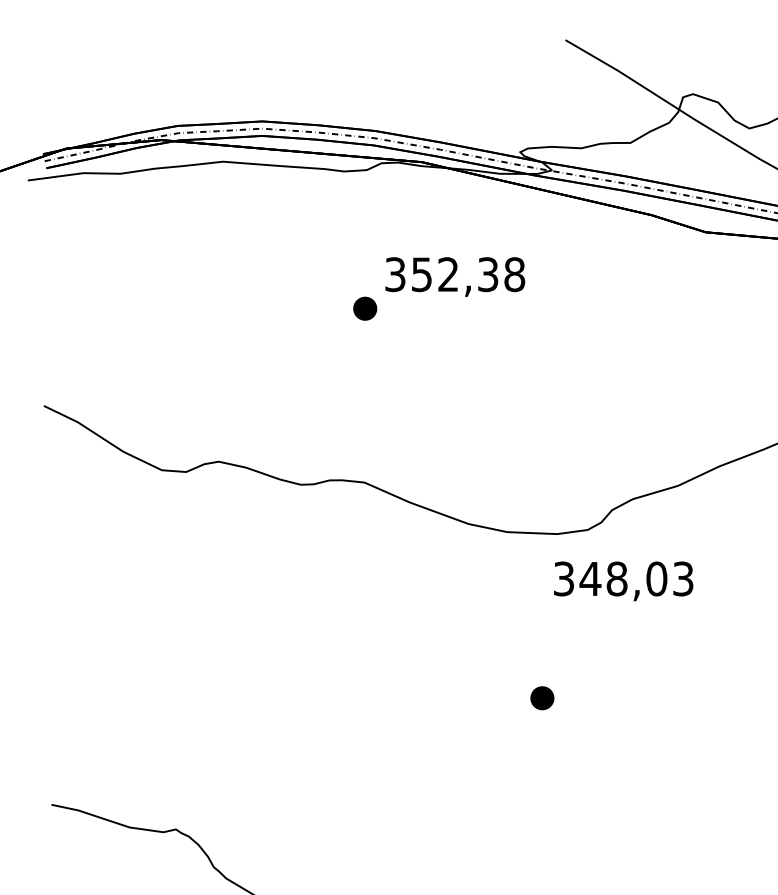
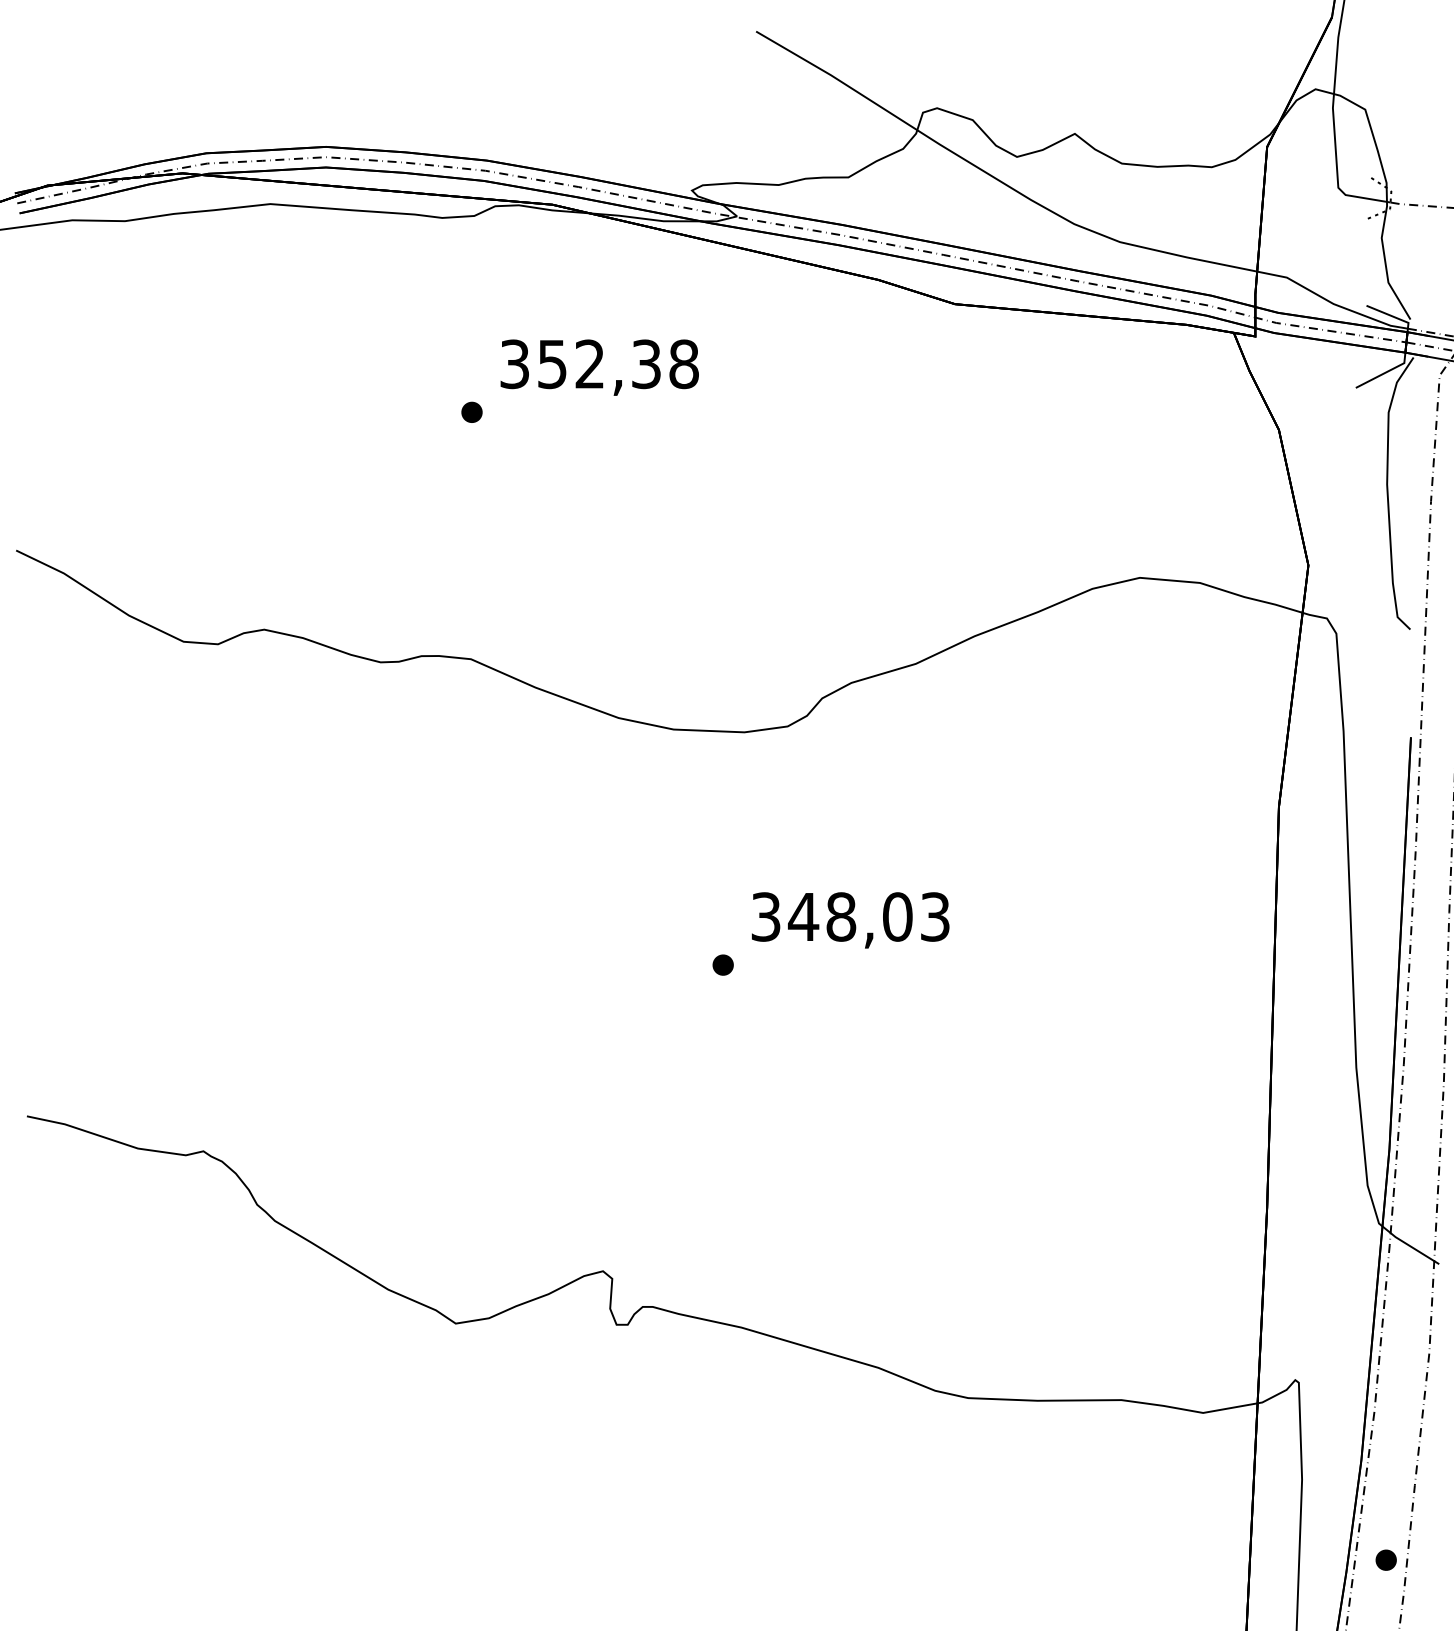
part: (364, 307) -> (471, 411), size x0.62
text: (623, 581) -> (850, 920), moved
part: (541, 697) -> (722, 964), size x0.62

